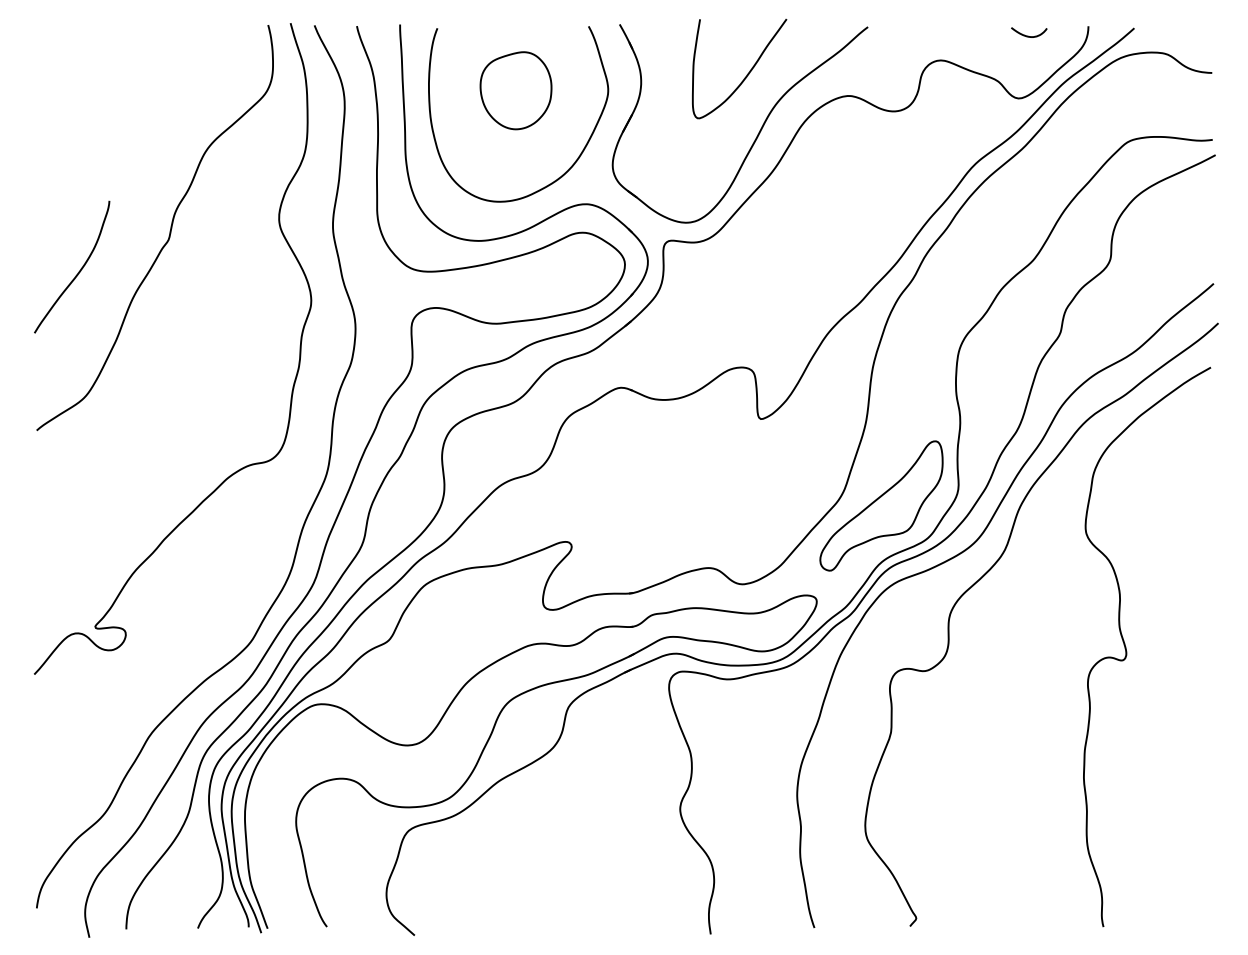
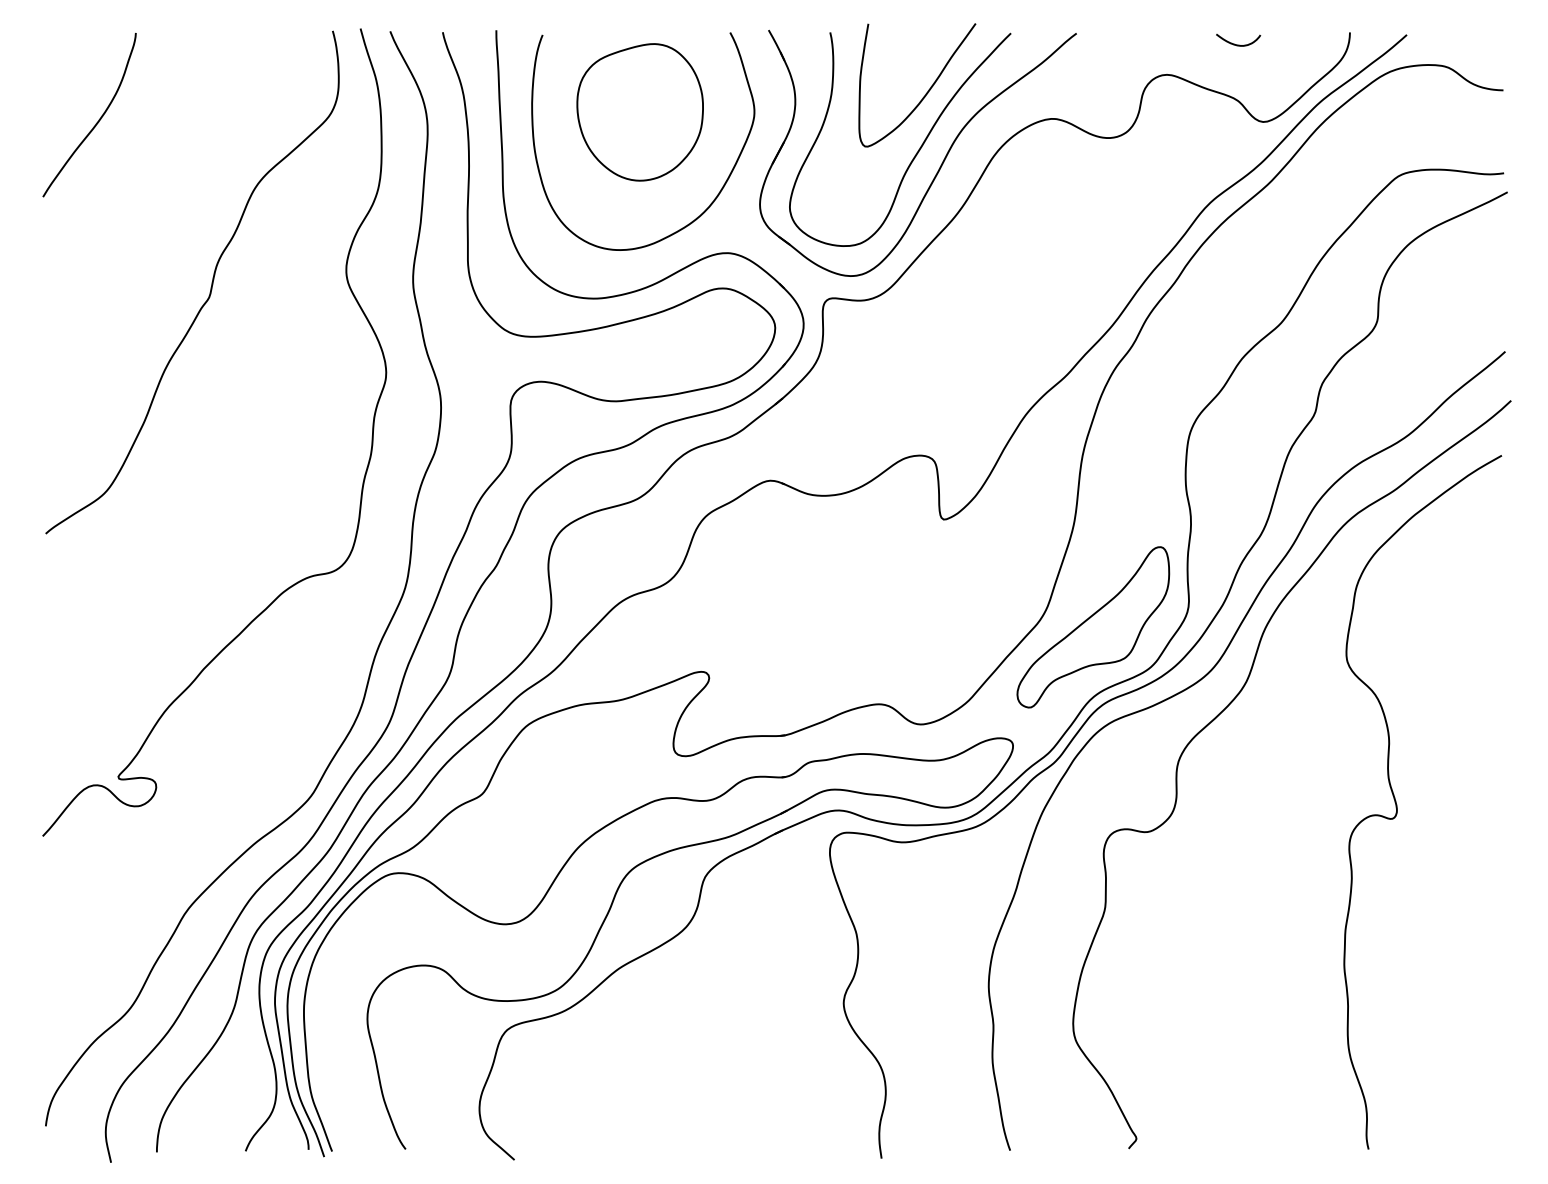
curve: (1029, 35) -> (1238, 44), moved
part: (515, 90) -> (639, 112), size x1.43
curve: (740, 120) -> (918, 149), added
curve: (79, 270) -> (98, 119), moved

